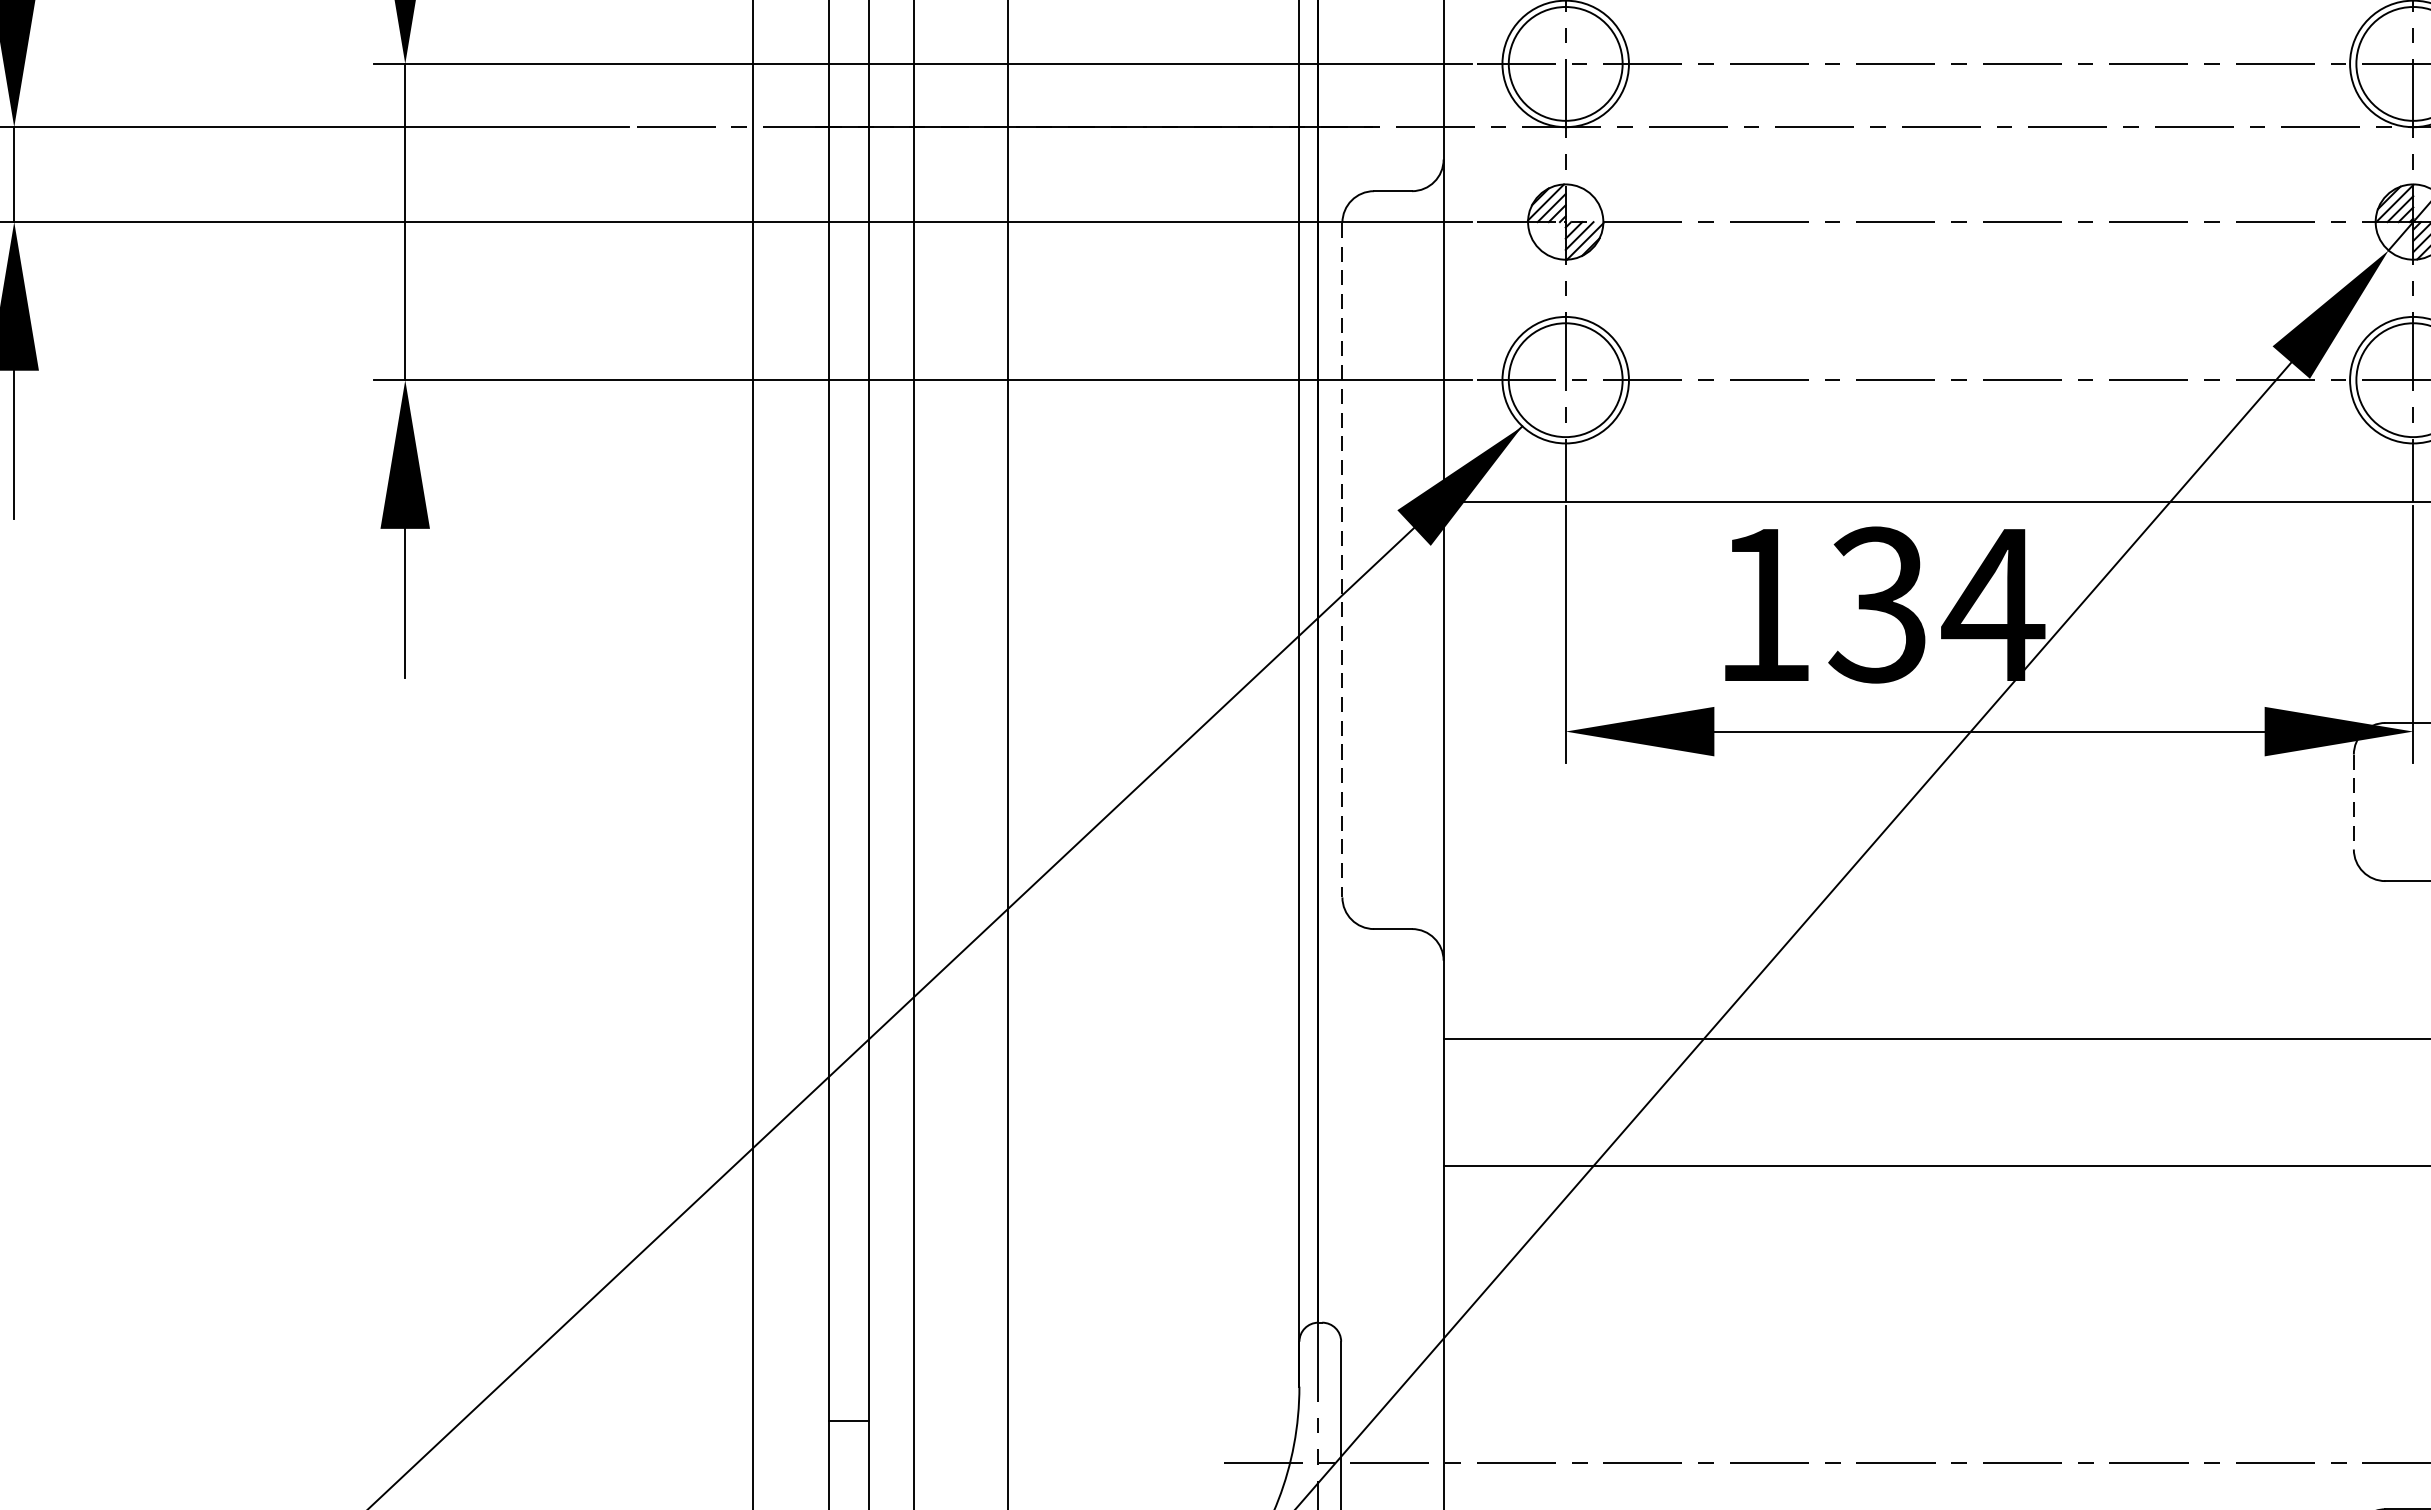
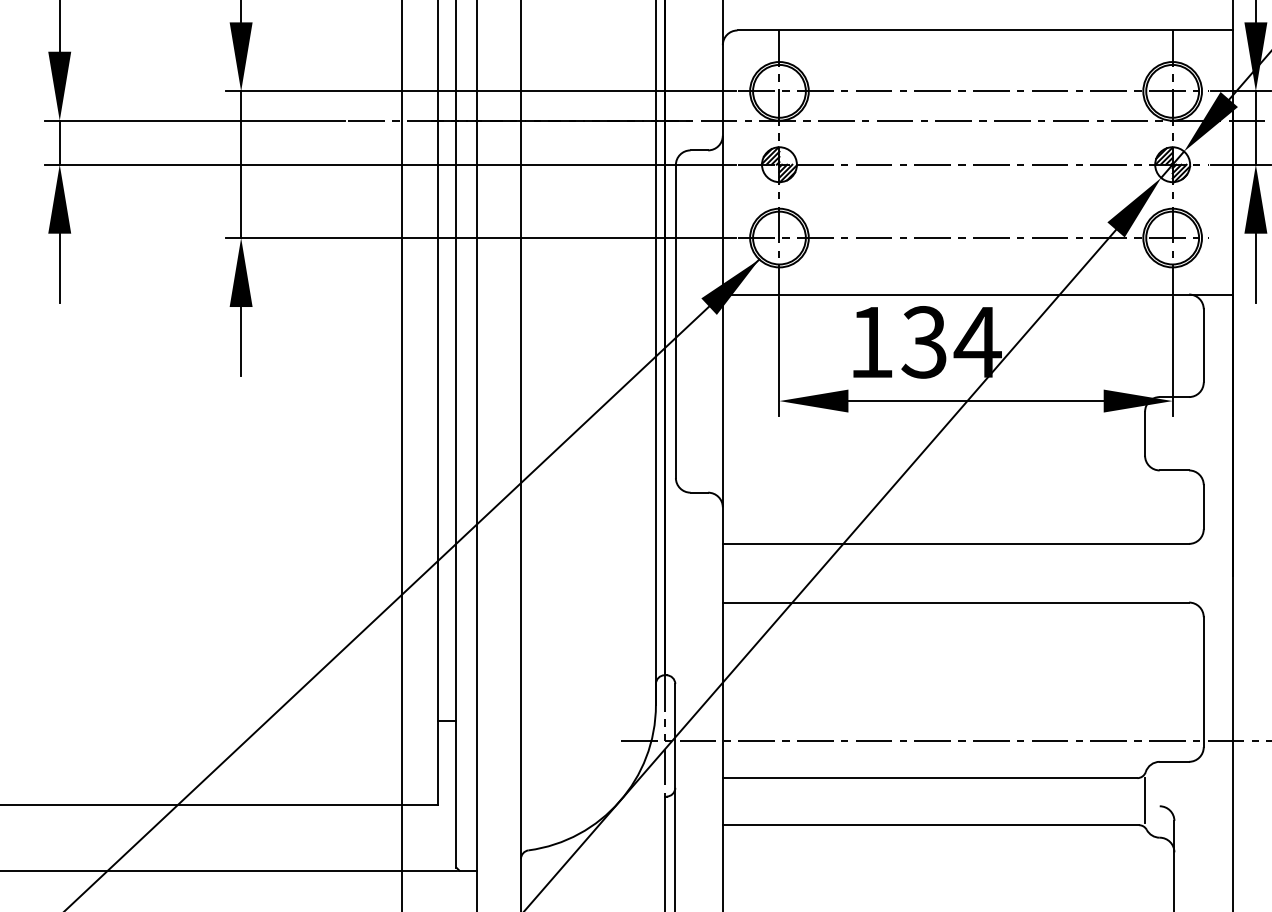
line: (1341, 562) -> (675, 322), dashed -> solid
line: (2354, 803) -> (1145, 434), dashed -> solid

